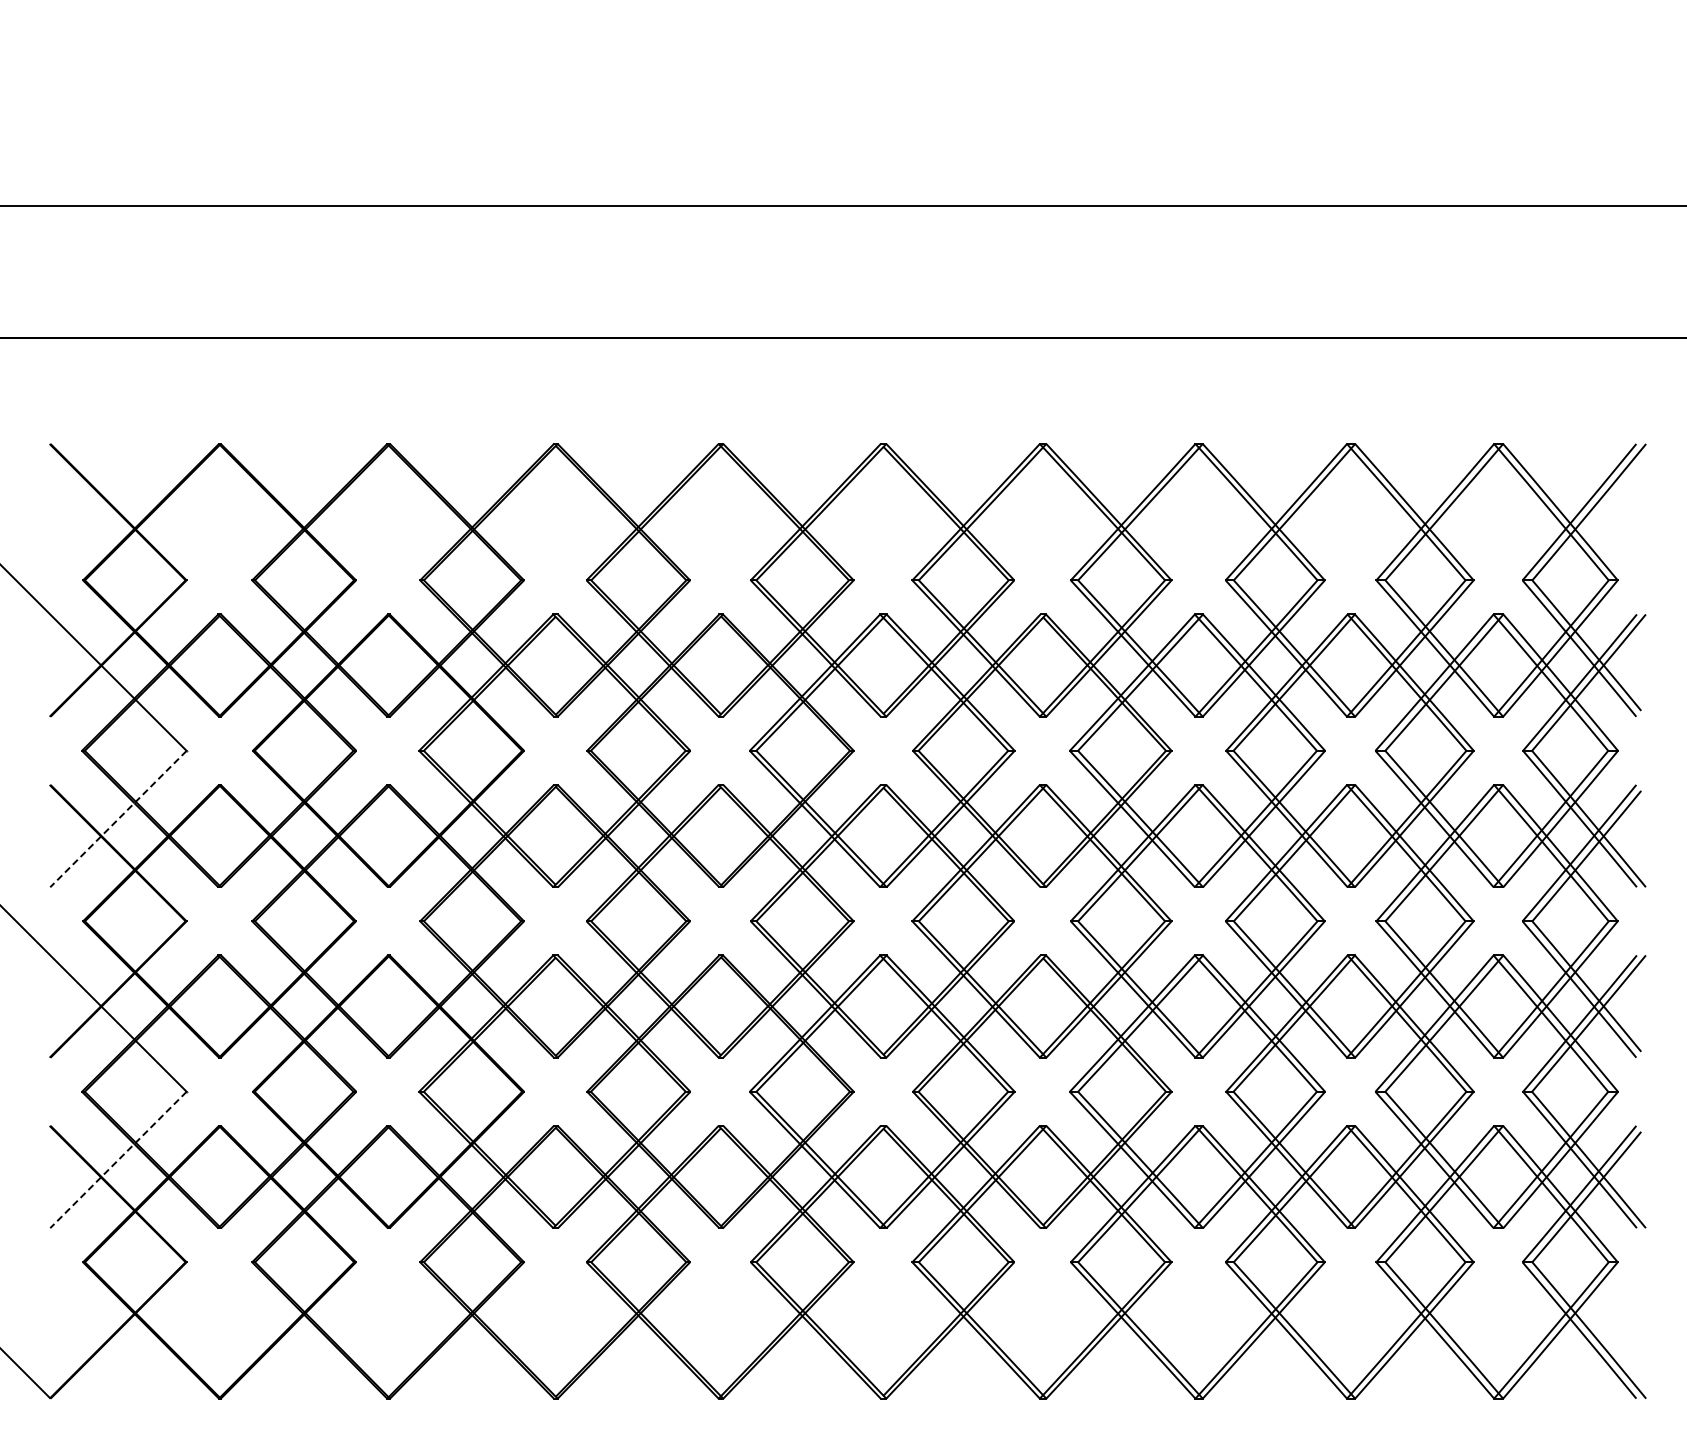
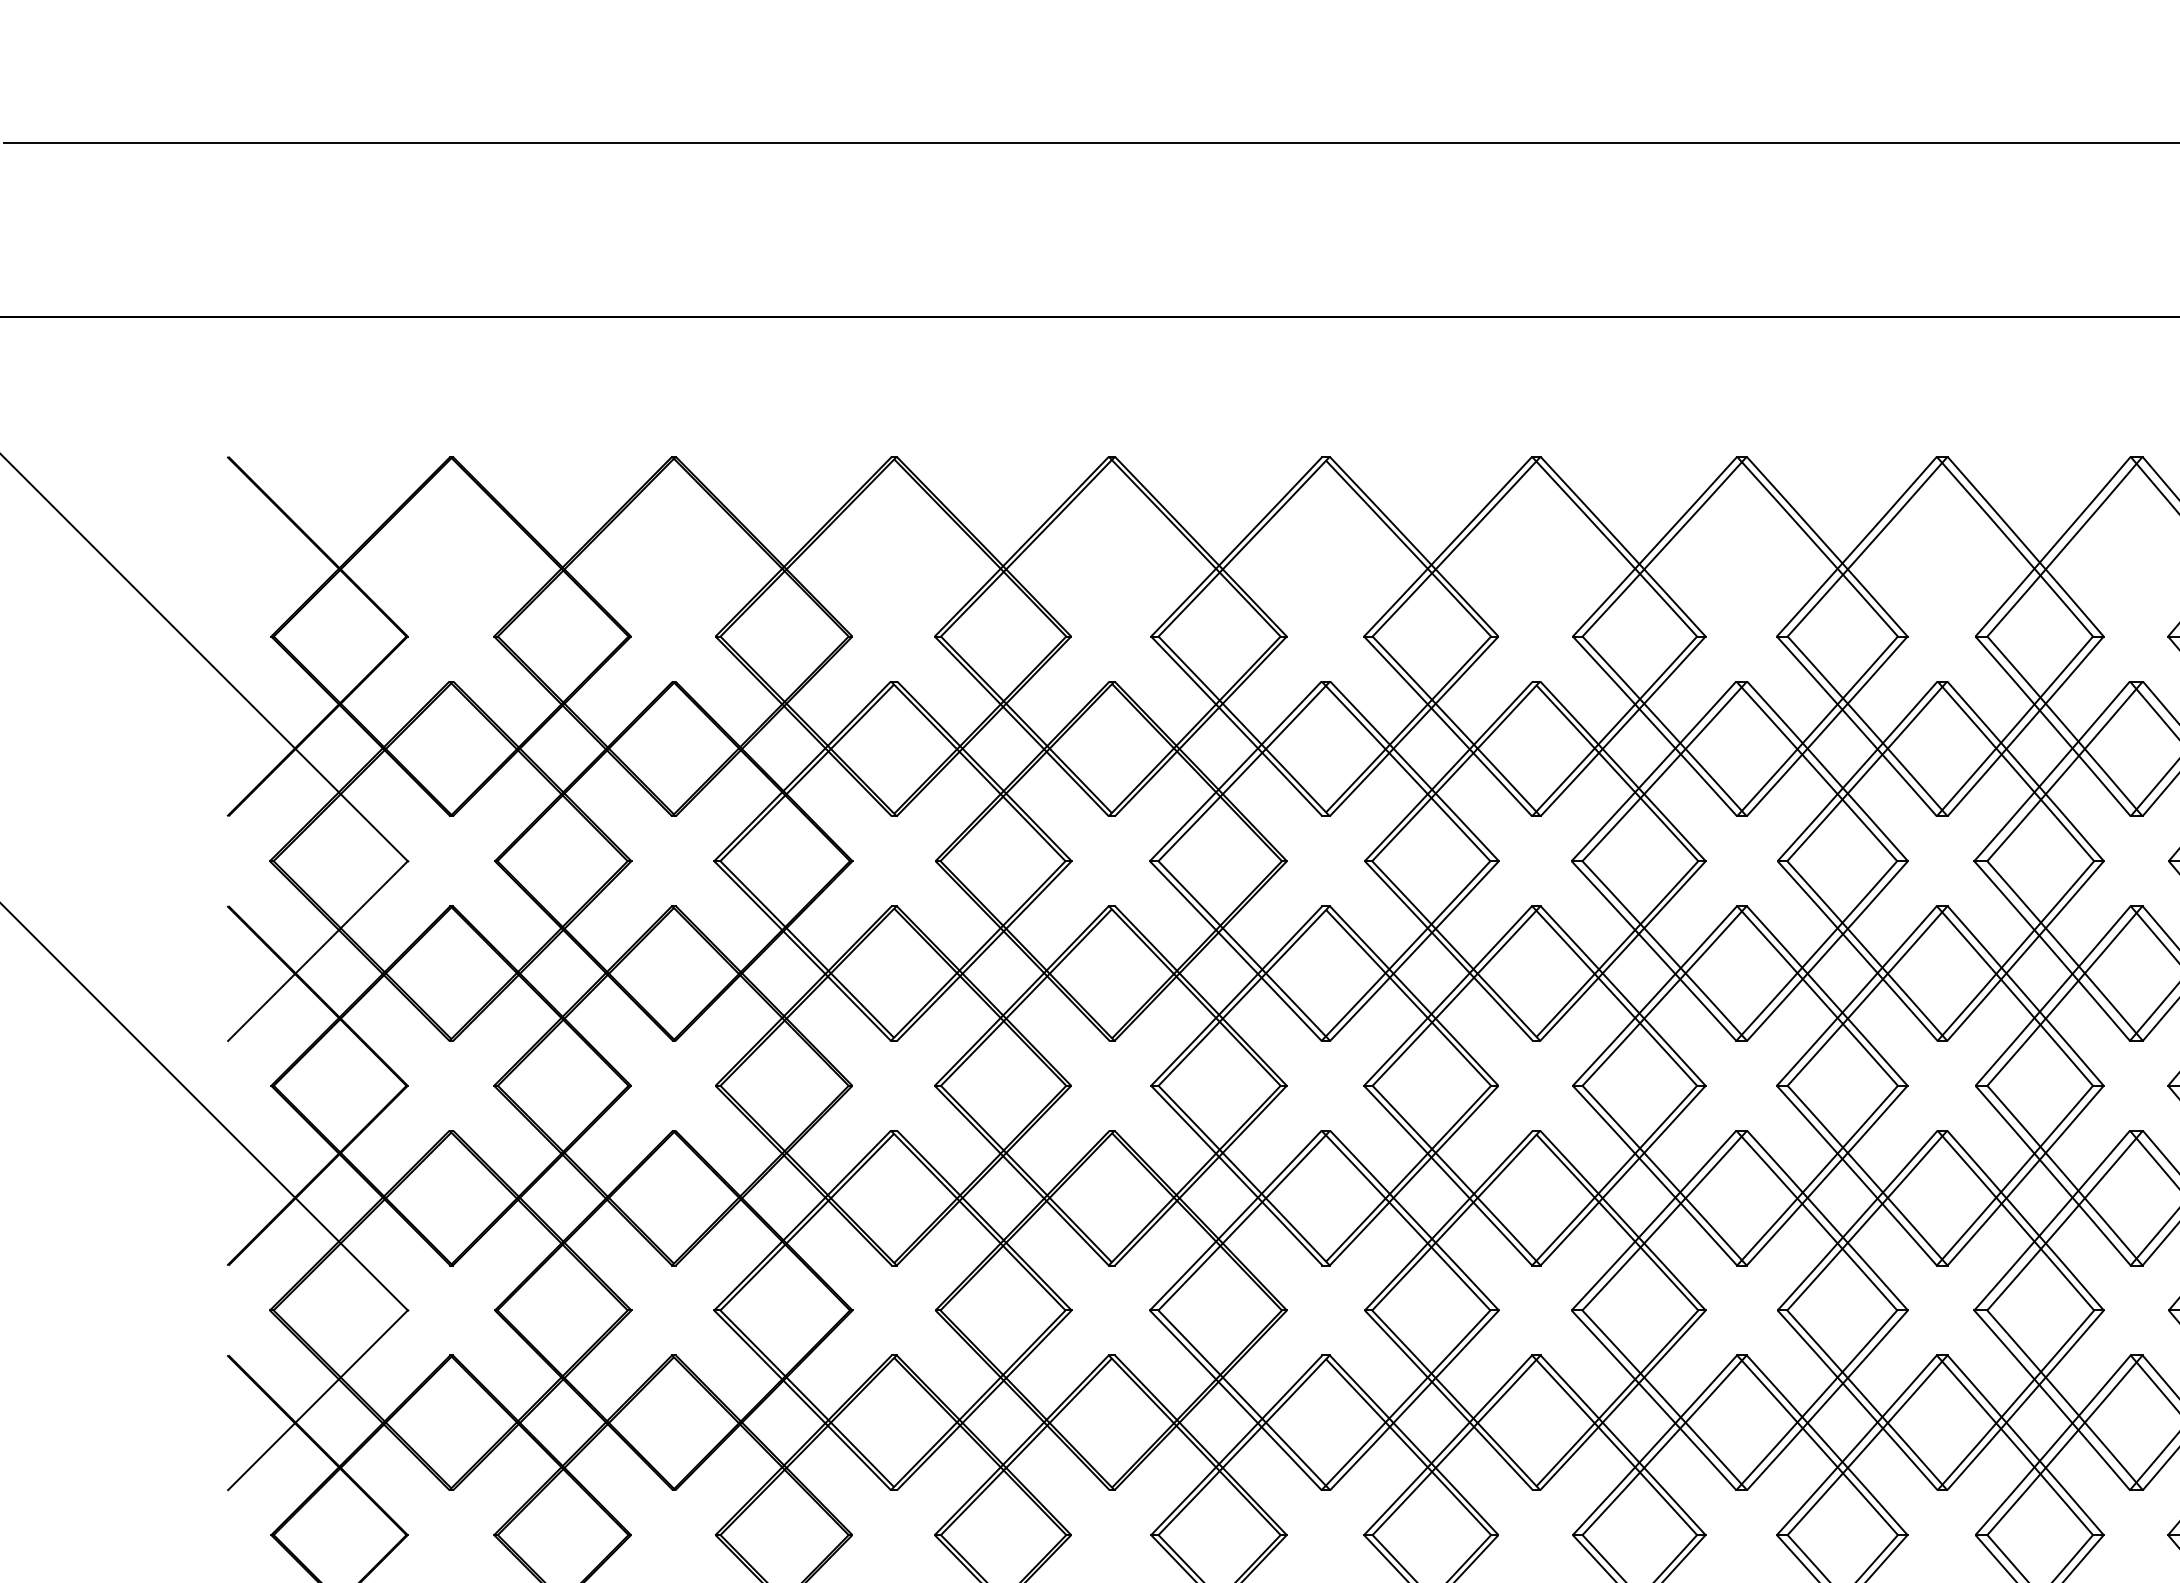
line: (118, 819) -> (317, 951), dashed -> solid
line: (118, 1160) -> (317, 1400), dashed -> solid

